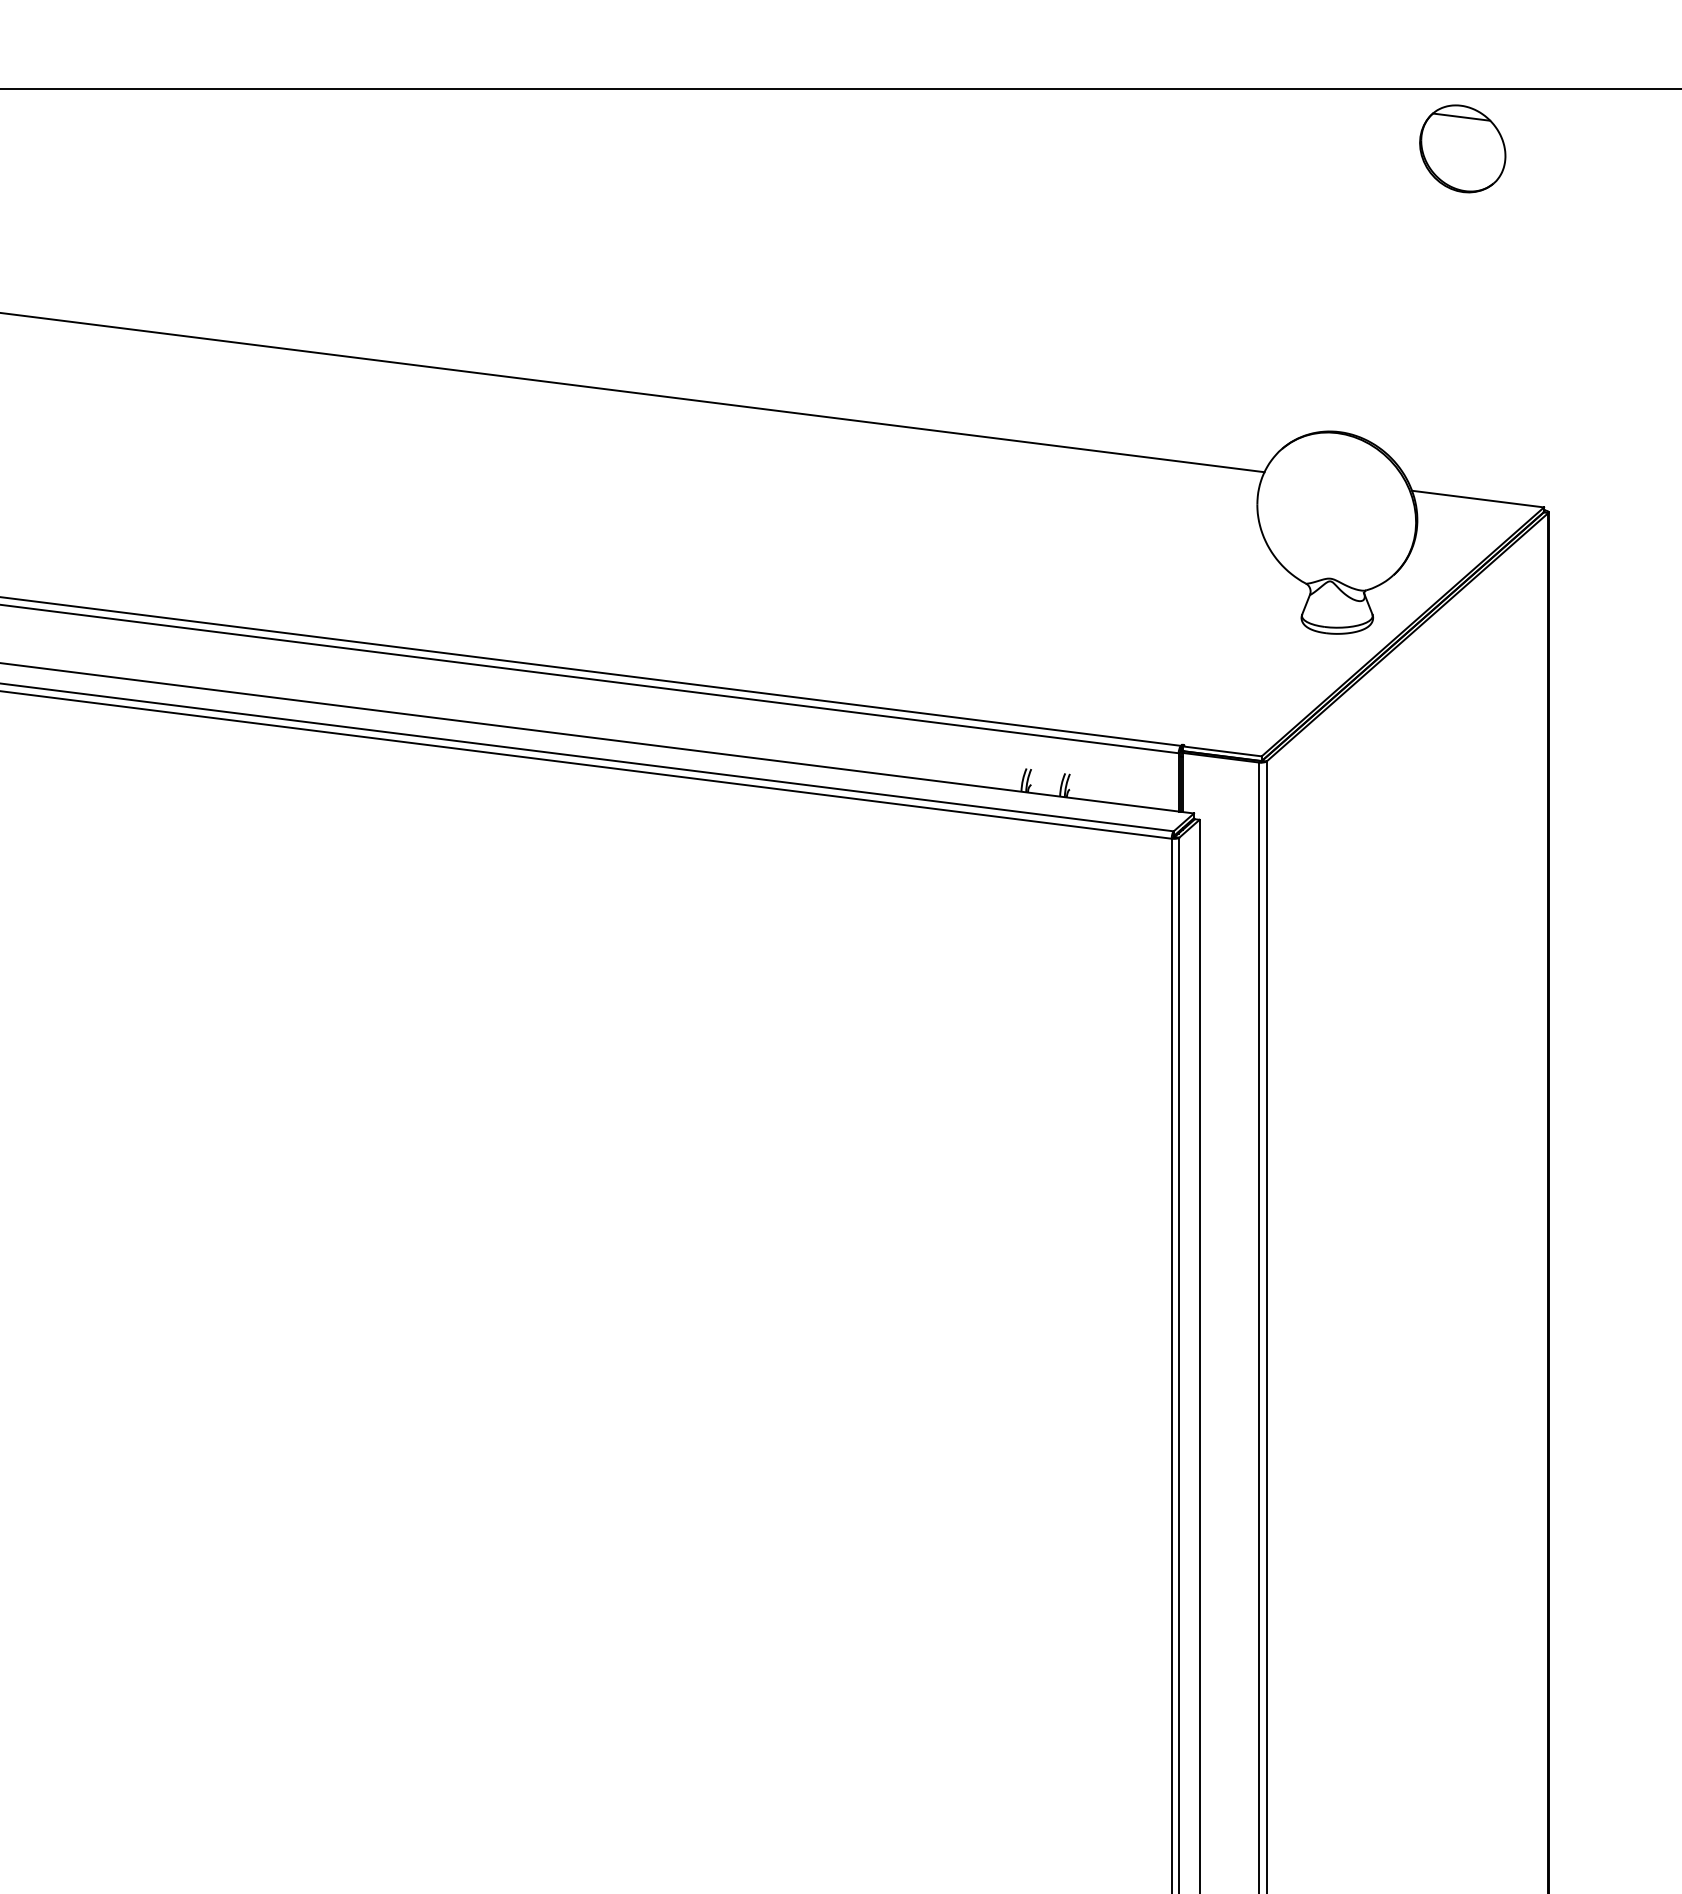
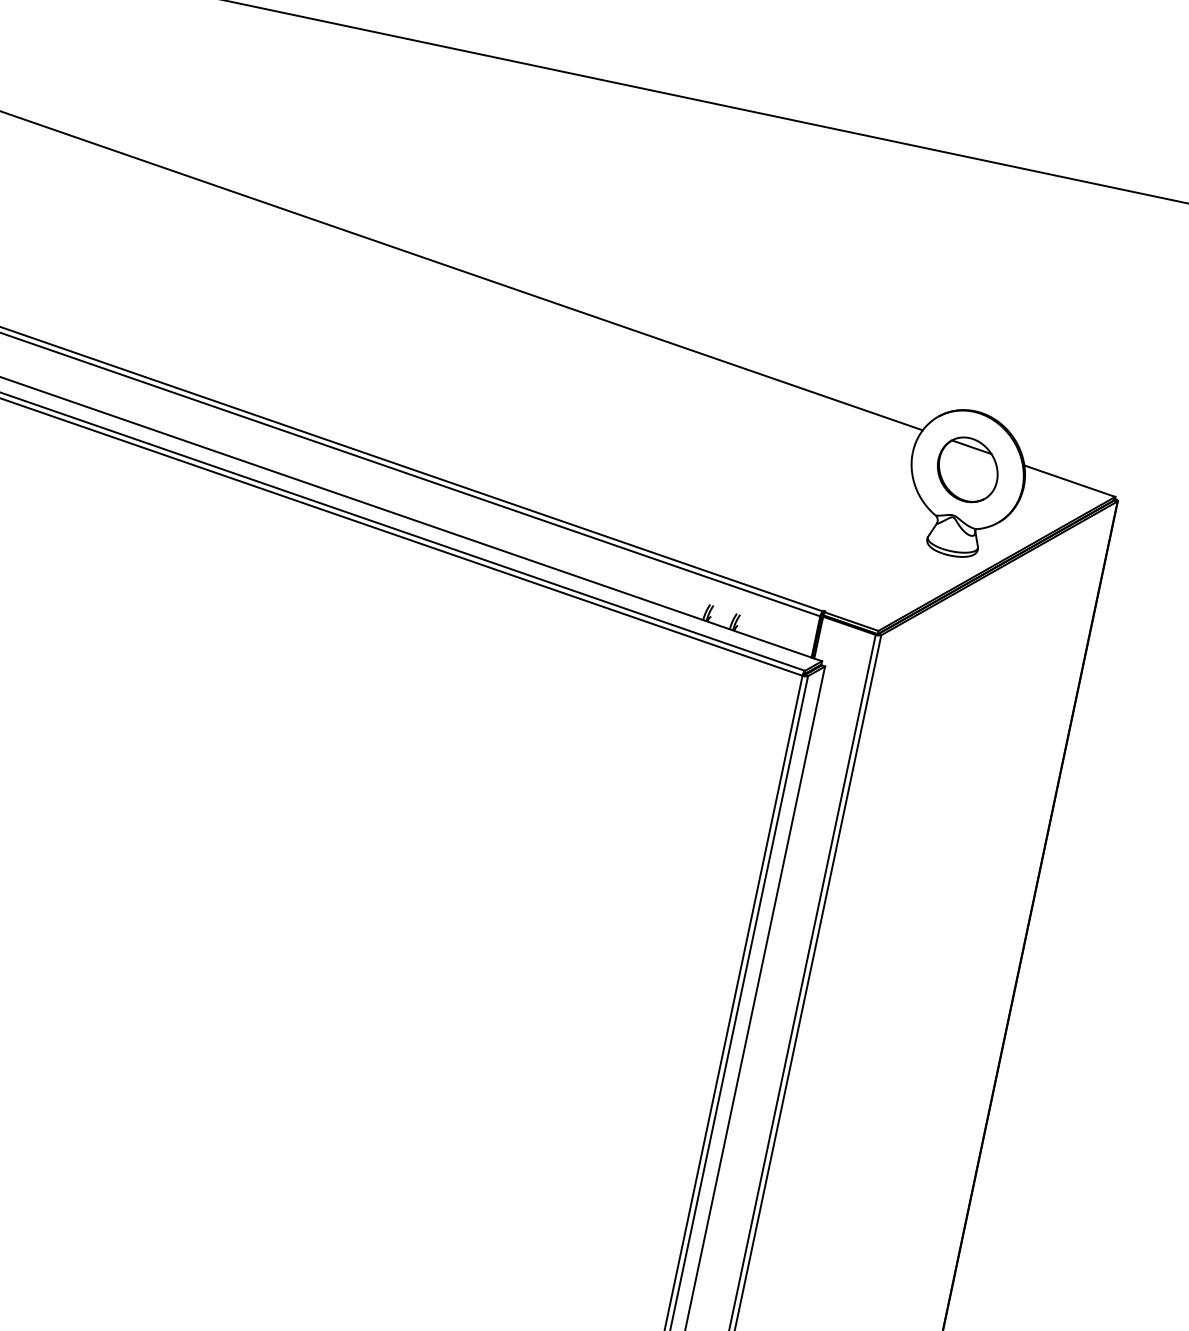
part: (1462, 148) -> (967, 469), moved

